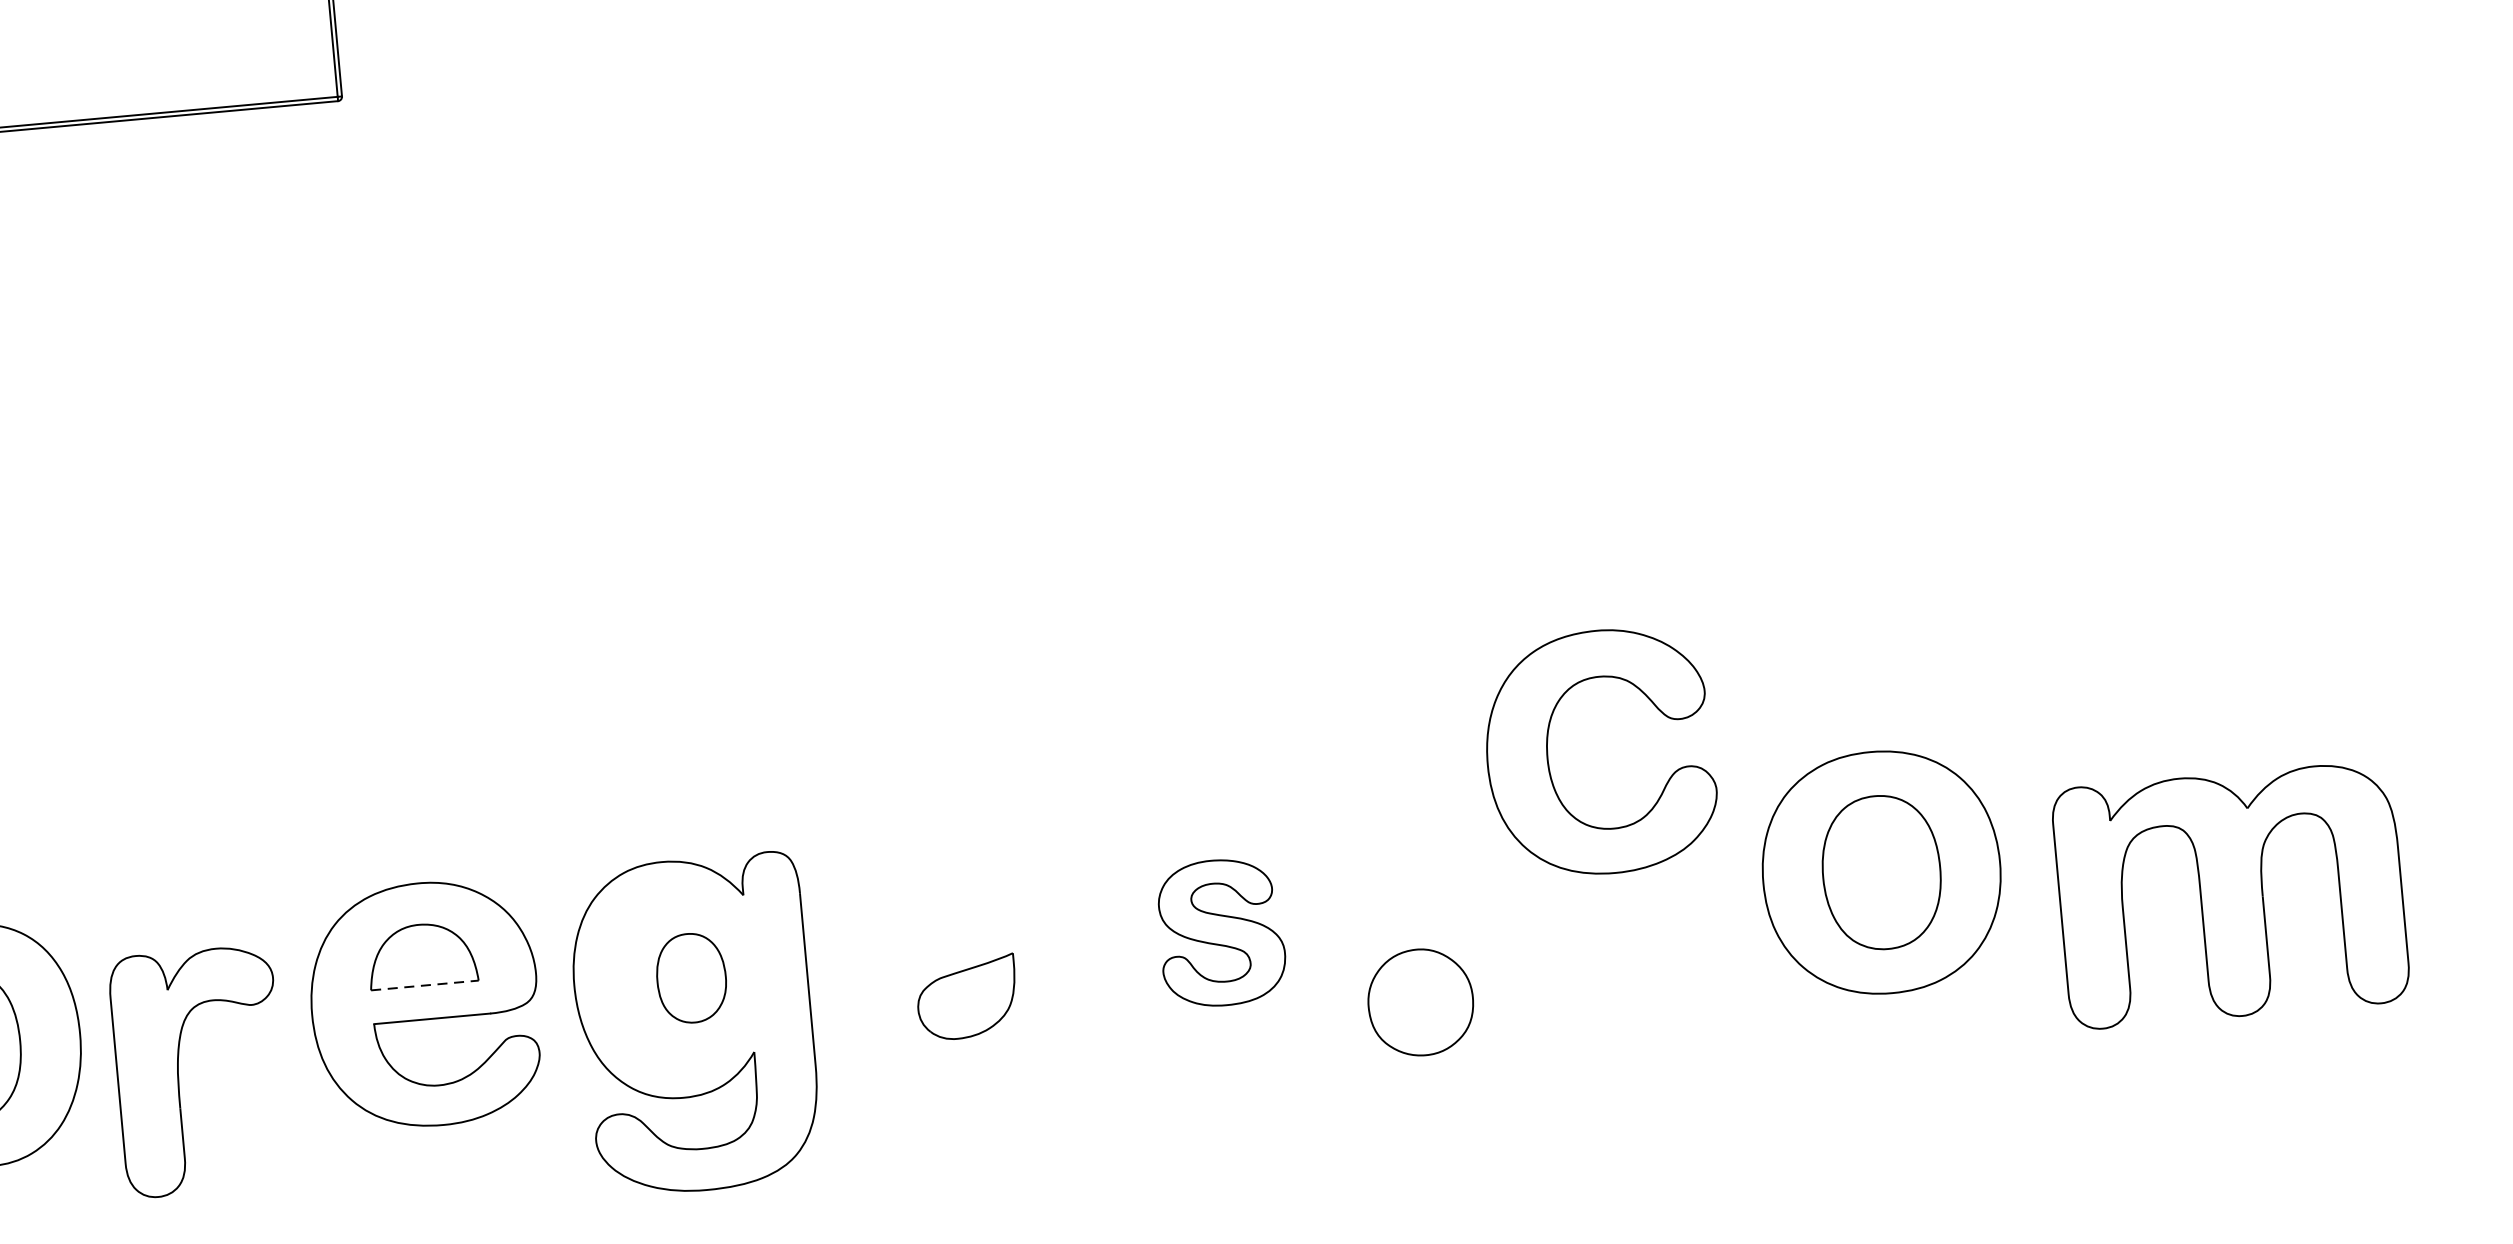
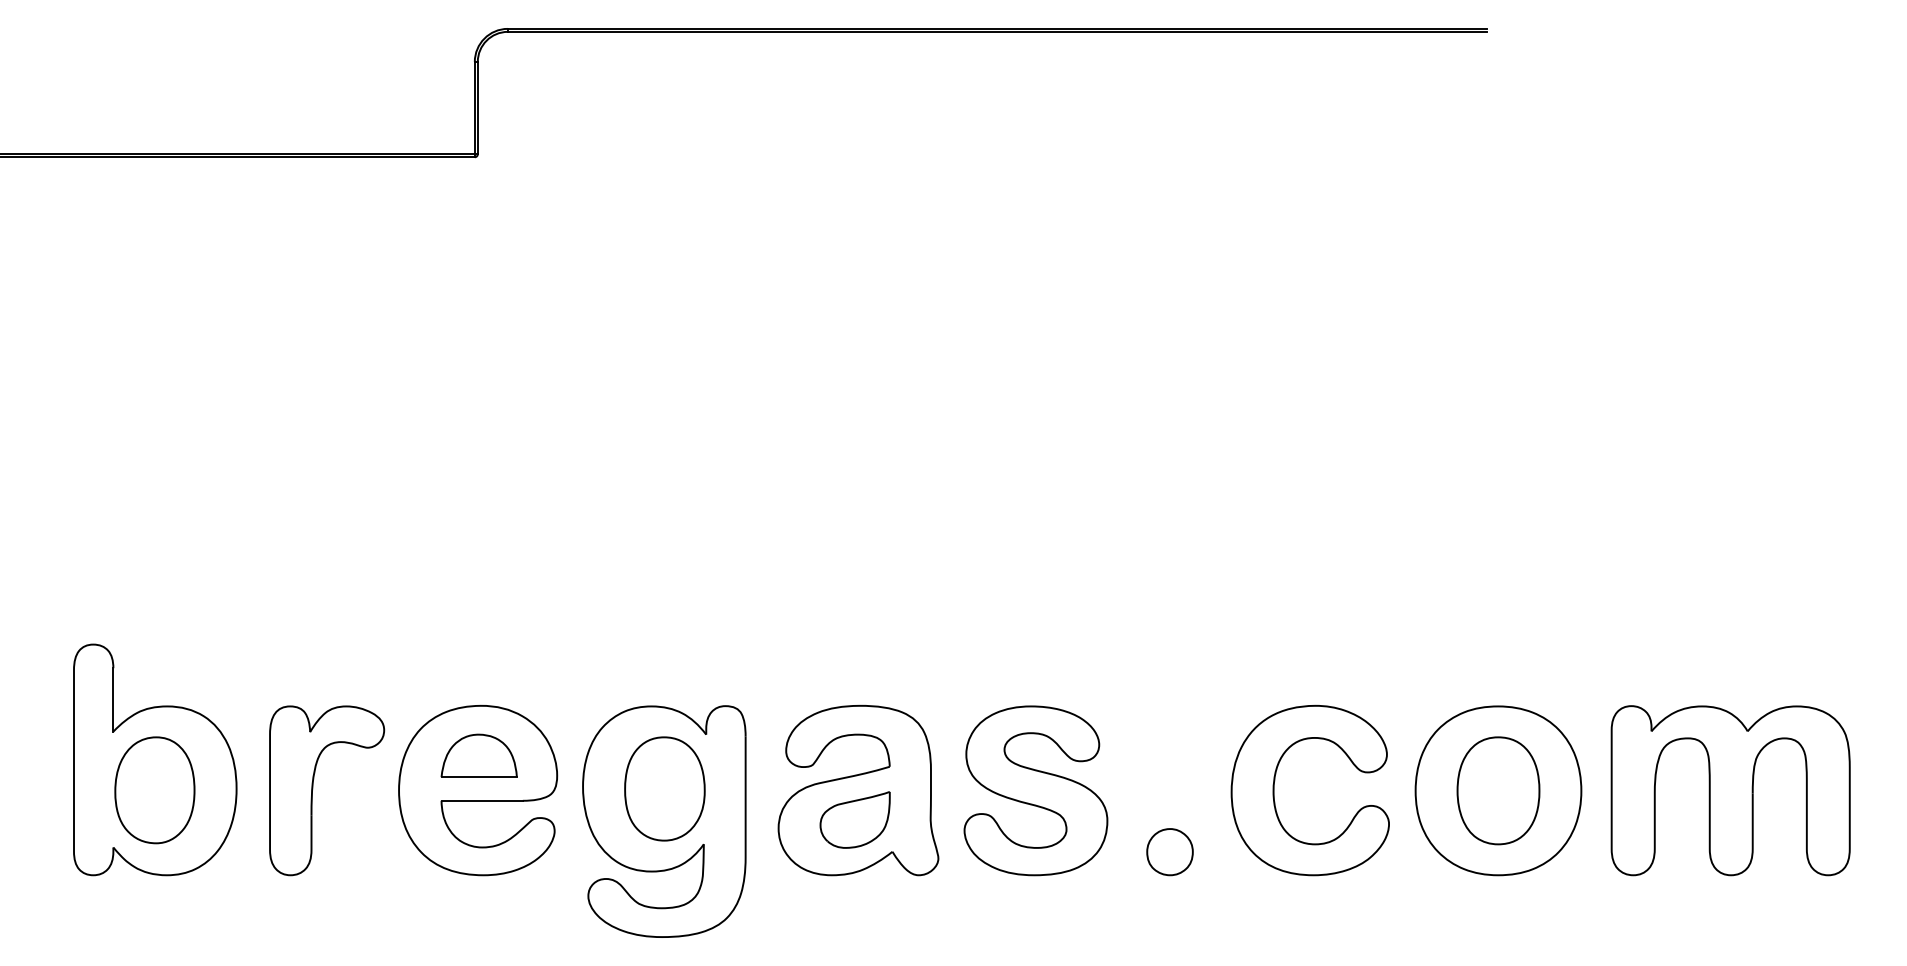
part: (1548, 757) -> (1274, 790), moved
part: (2230, 895) -> (1730, 790), moved
part: (1220, 932) -> (1035, 790), size x1.67
part: (968, 955) -> (858, 790), added
part: (690, 977) -> (664, 788), size x1.67
line: (425, 985) -> (479, 777), dashed -> solid
part: (1420, 1003) -> (1169, 852), size x0.62
part: (179, 1071) -> (313, 789), moved

